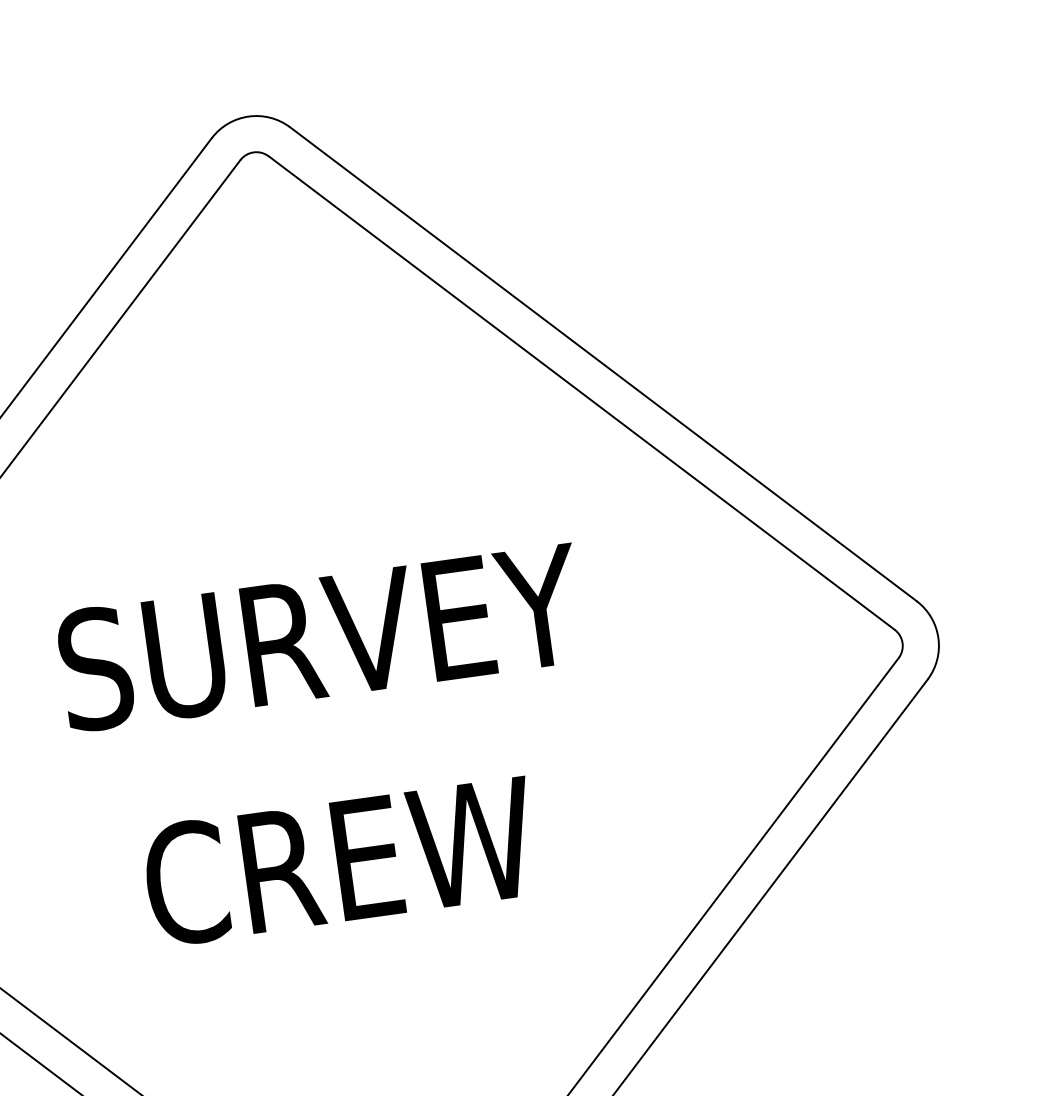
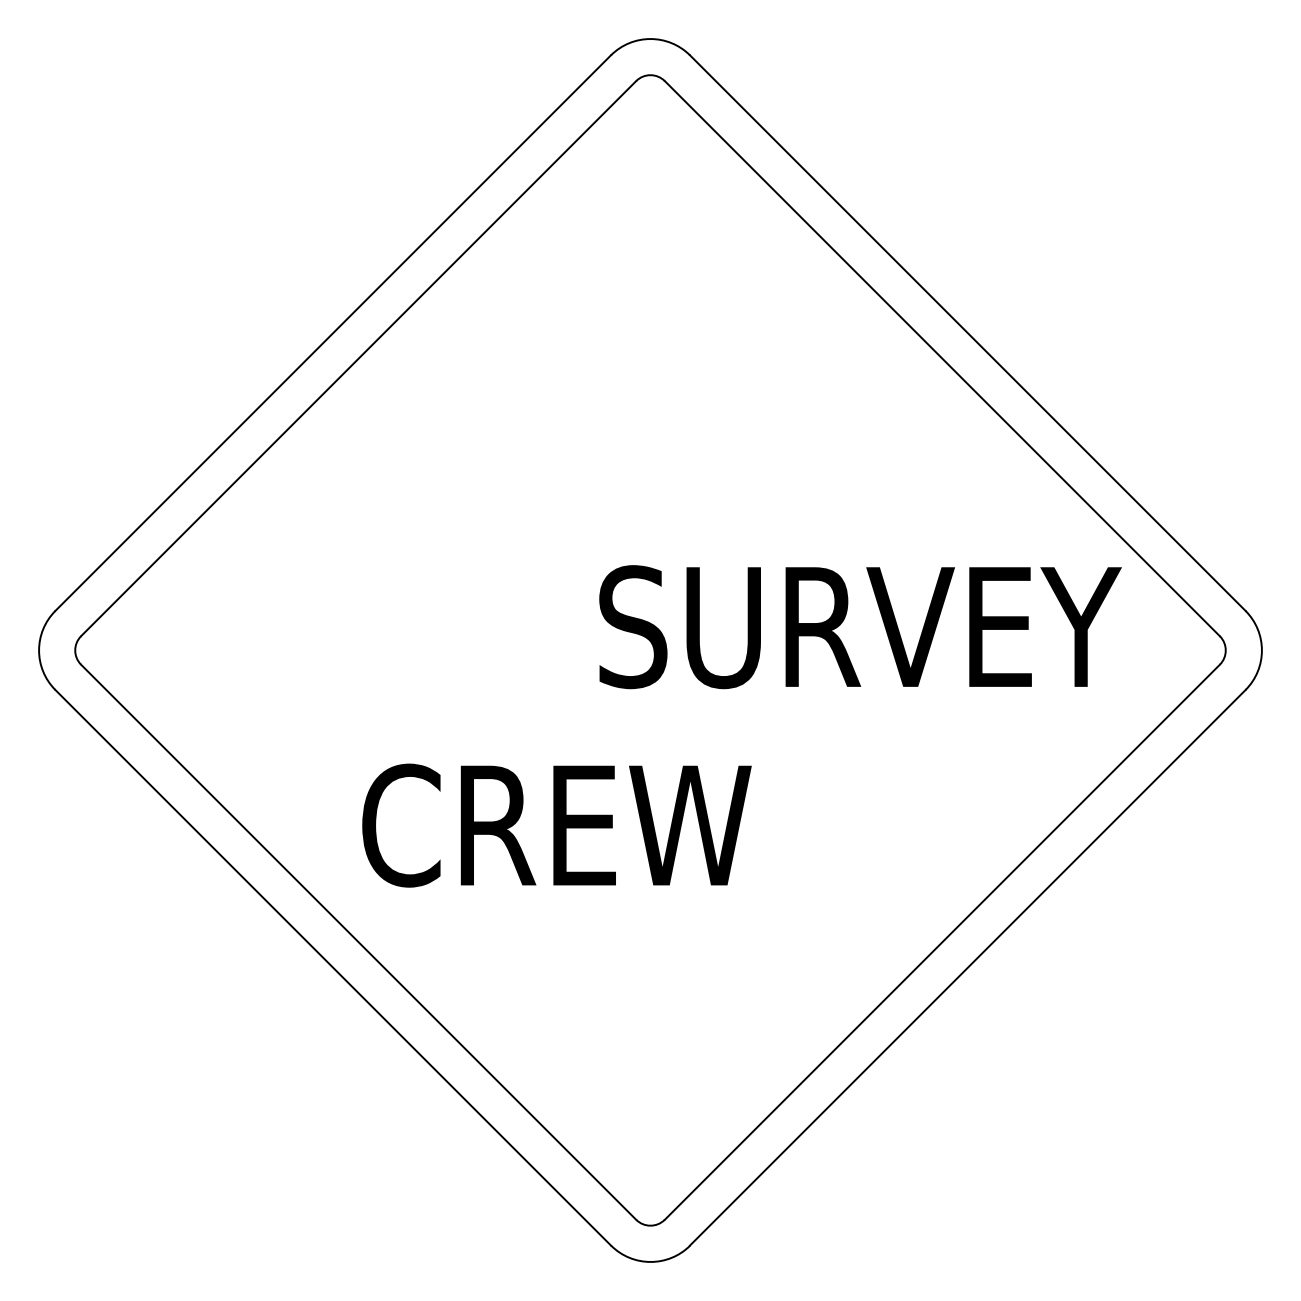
text: (321, 638) -> (860, 627), moved
text: (340, 861) -> (556, 825), moved

